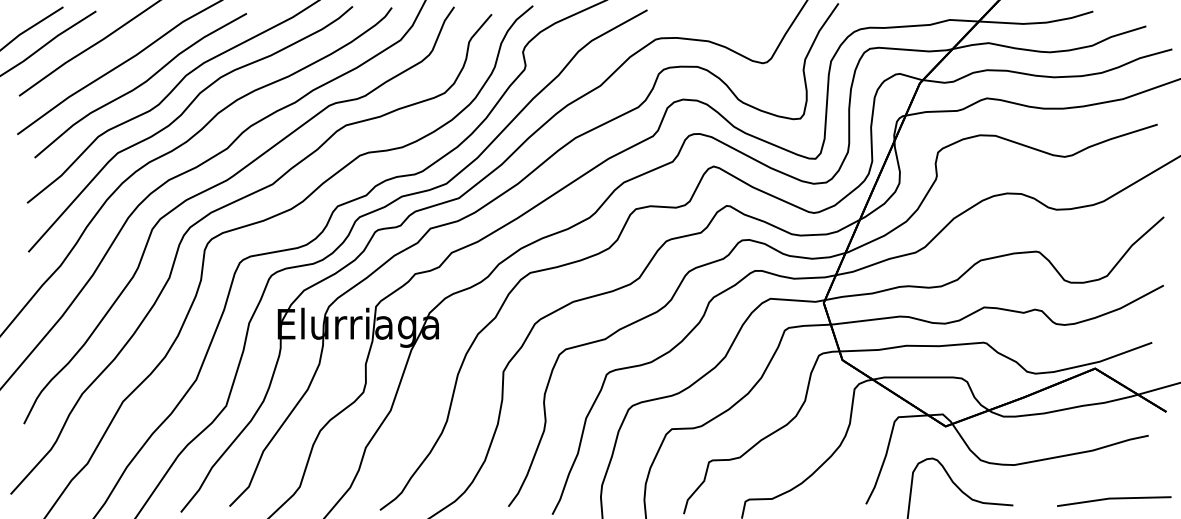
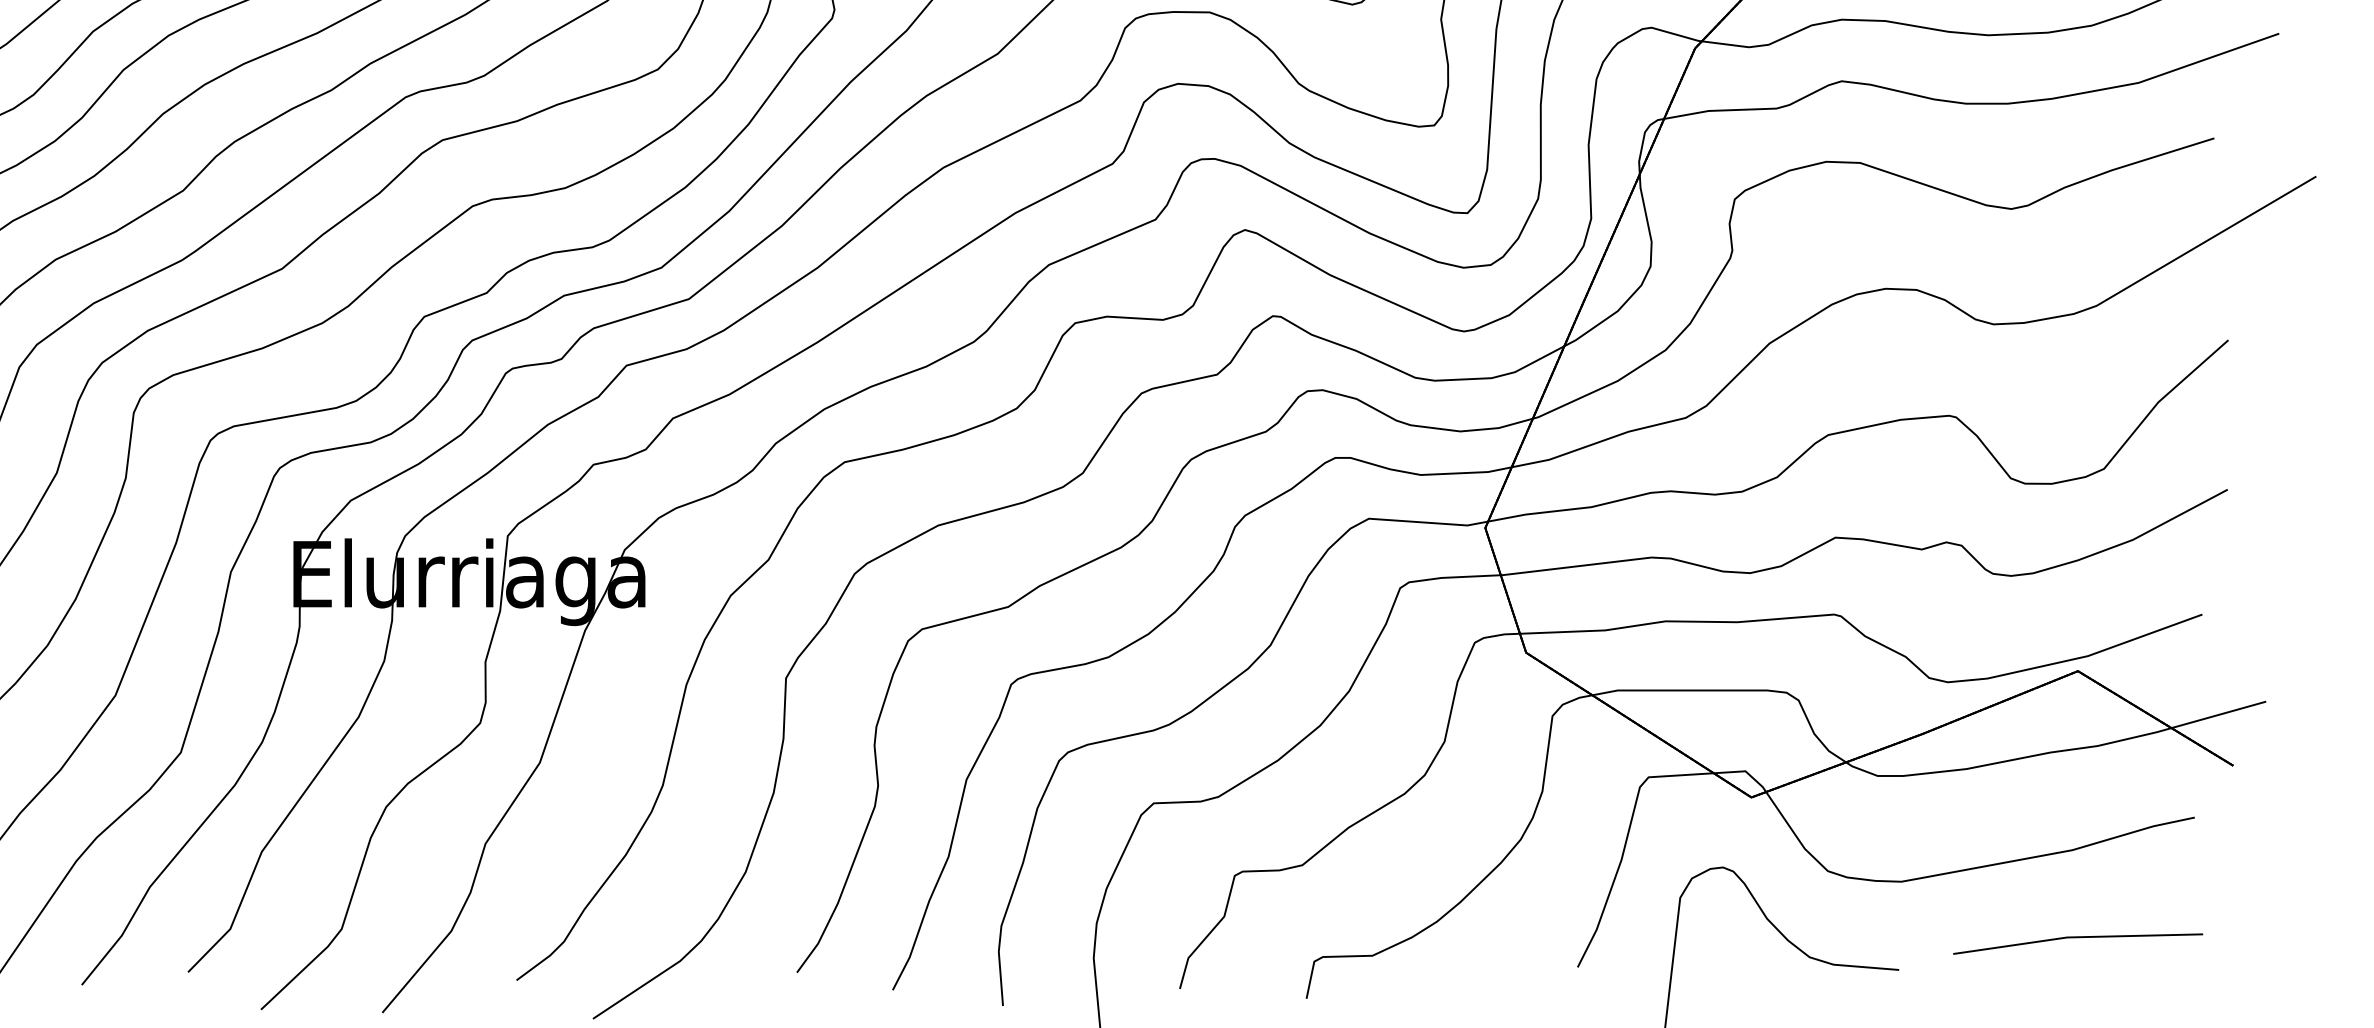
line: (1114, 499) -> (2078, 939), moved

